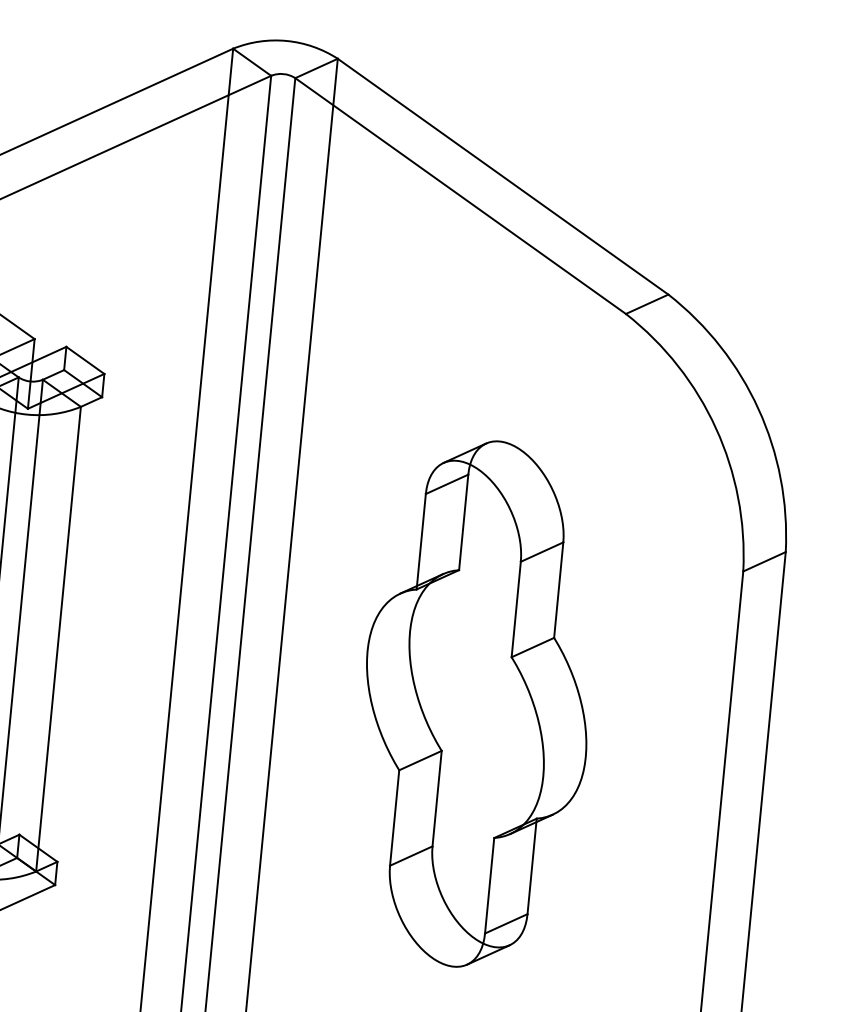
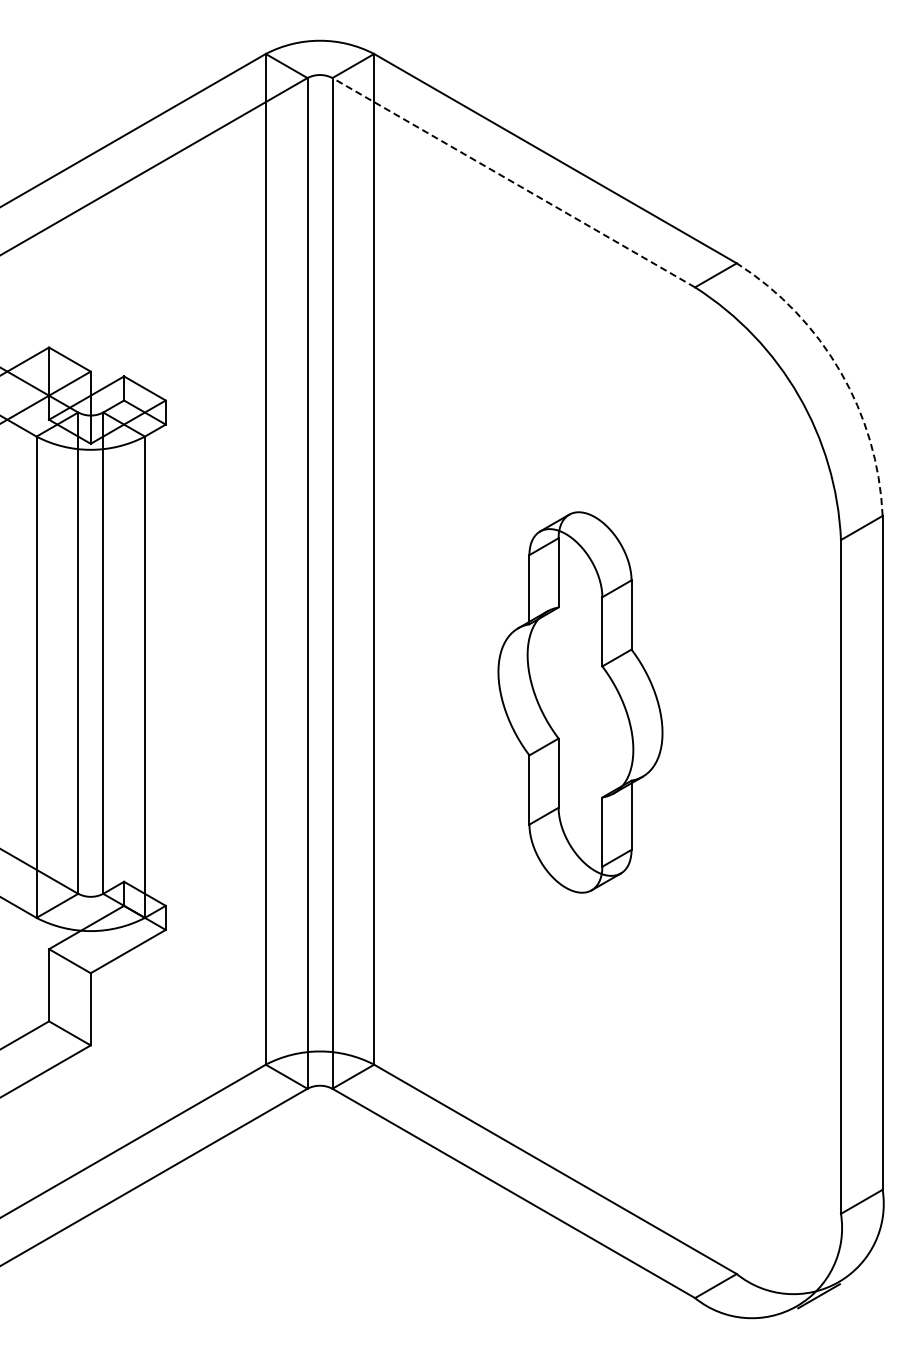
line: (460, 195) -> (513, 182), solid -> dashed
arc: (758, 408) -> (840, 371), solid -> dashed
part: (476, 704) -> (580, 702), size x0.7

